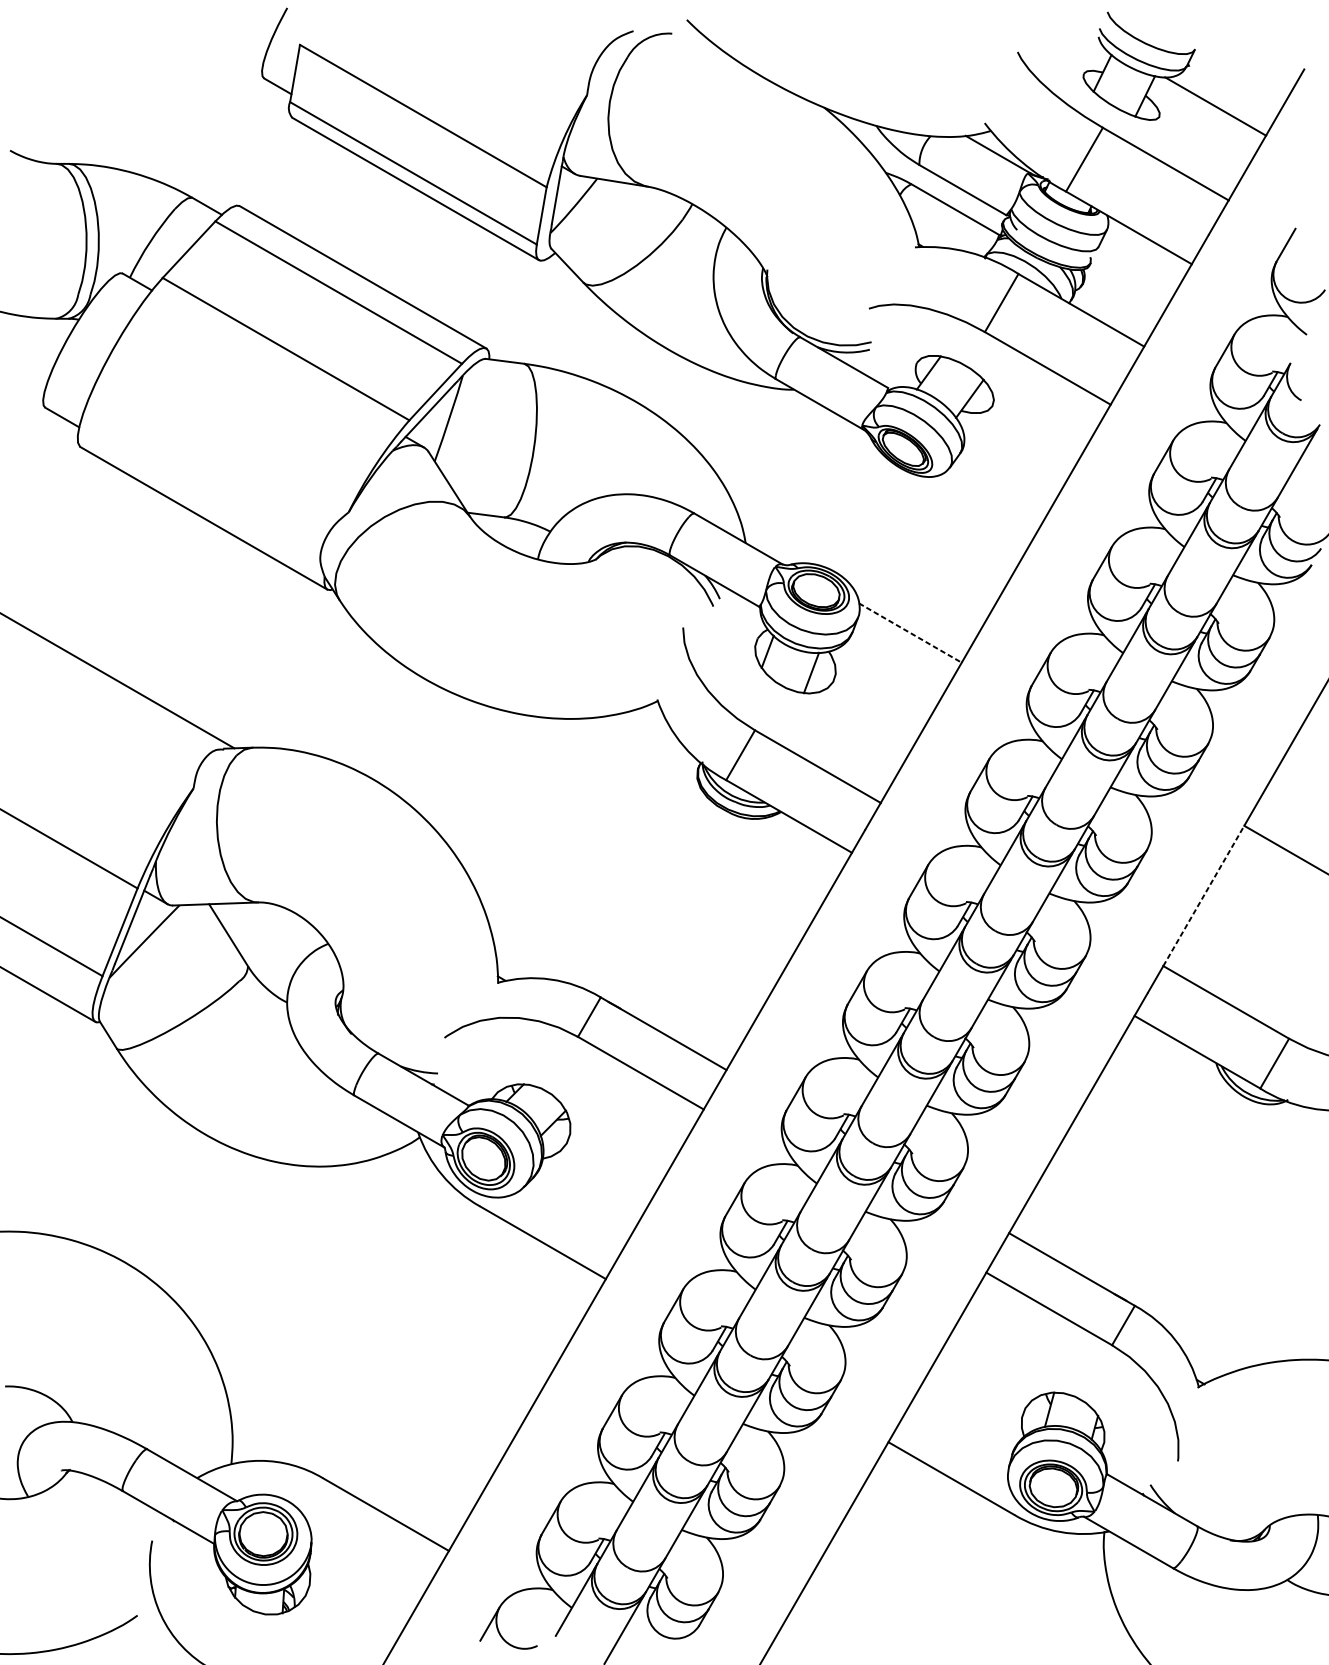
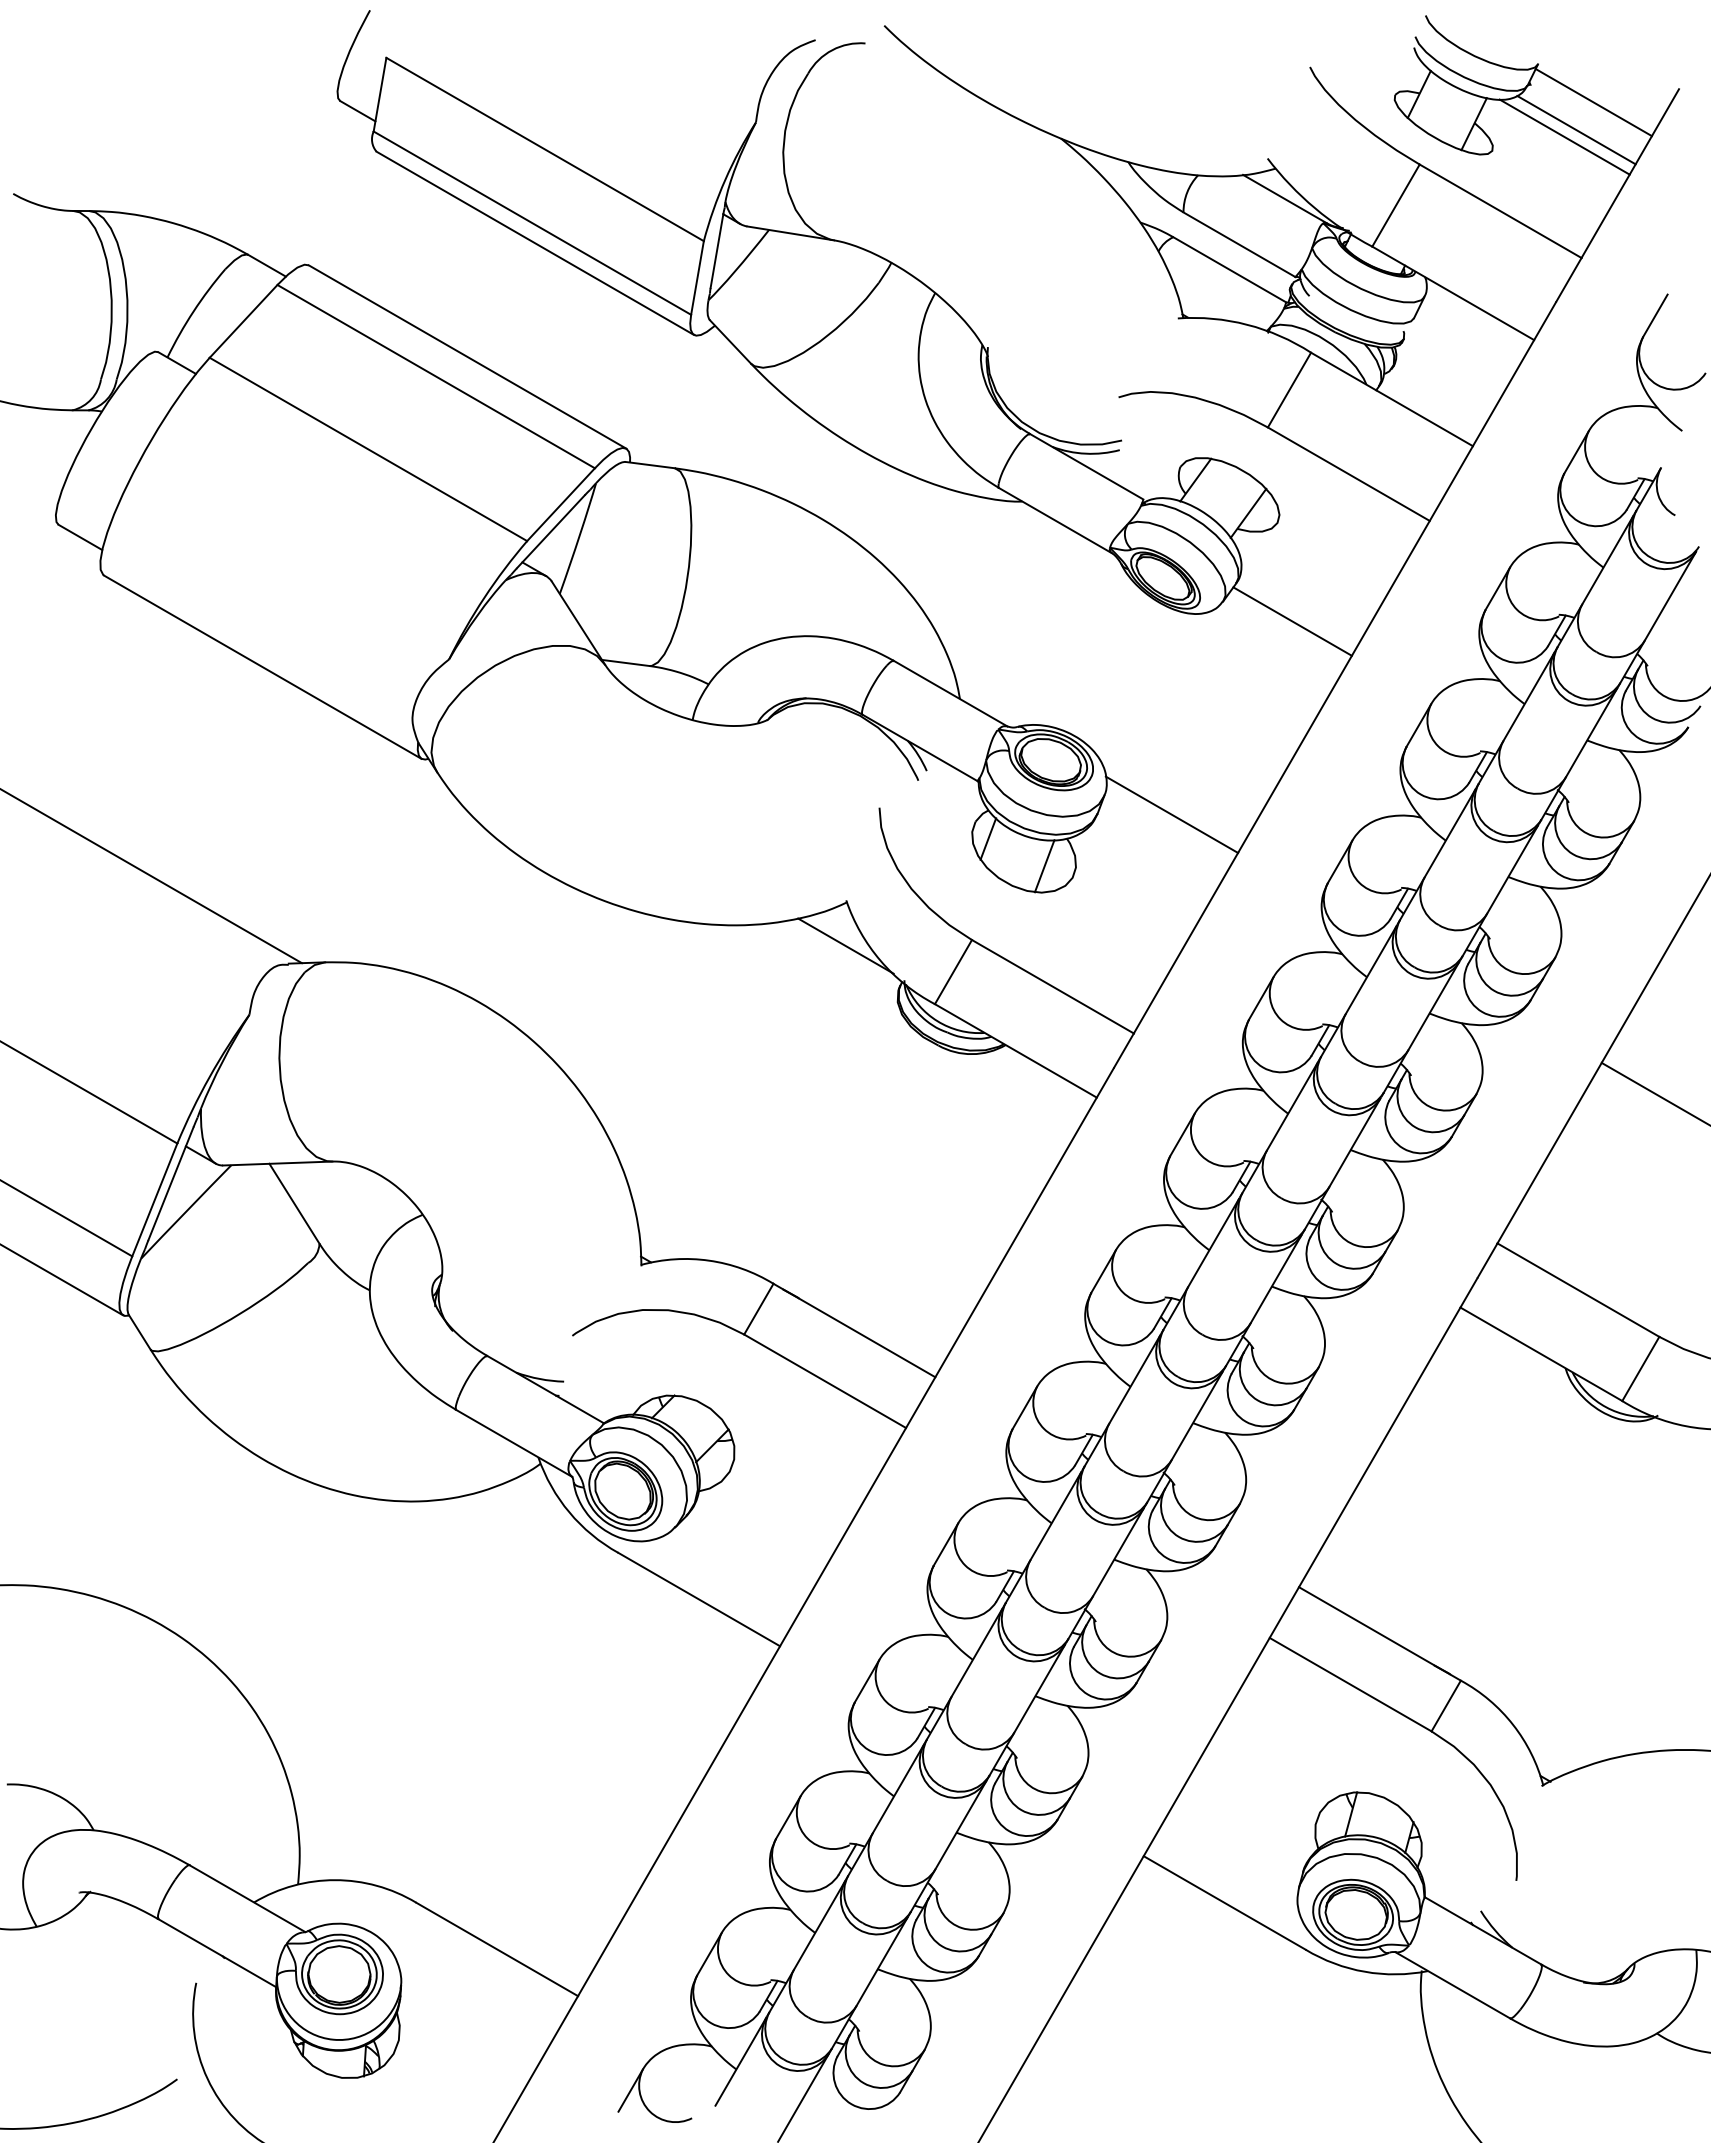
line: (1237, 79) -> (1593, 102), added
line: (1224, 100) -> (1576, 129), added
line: (1004, 482) -> (1292, 621), added
line: (910, 633) -> (1172, 815), dashed -> solid
line: (656, 734) -> (845, 945), added
line: (1203, 895) -> (1549, 1152), dashed -> solid

